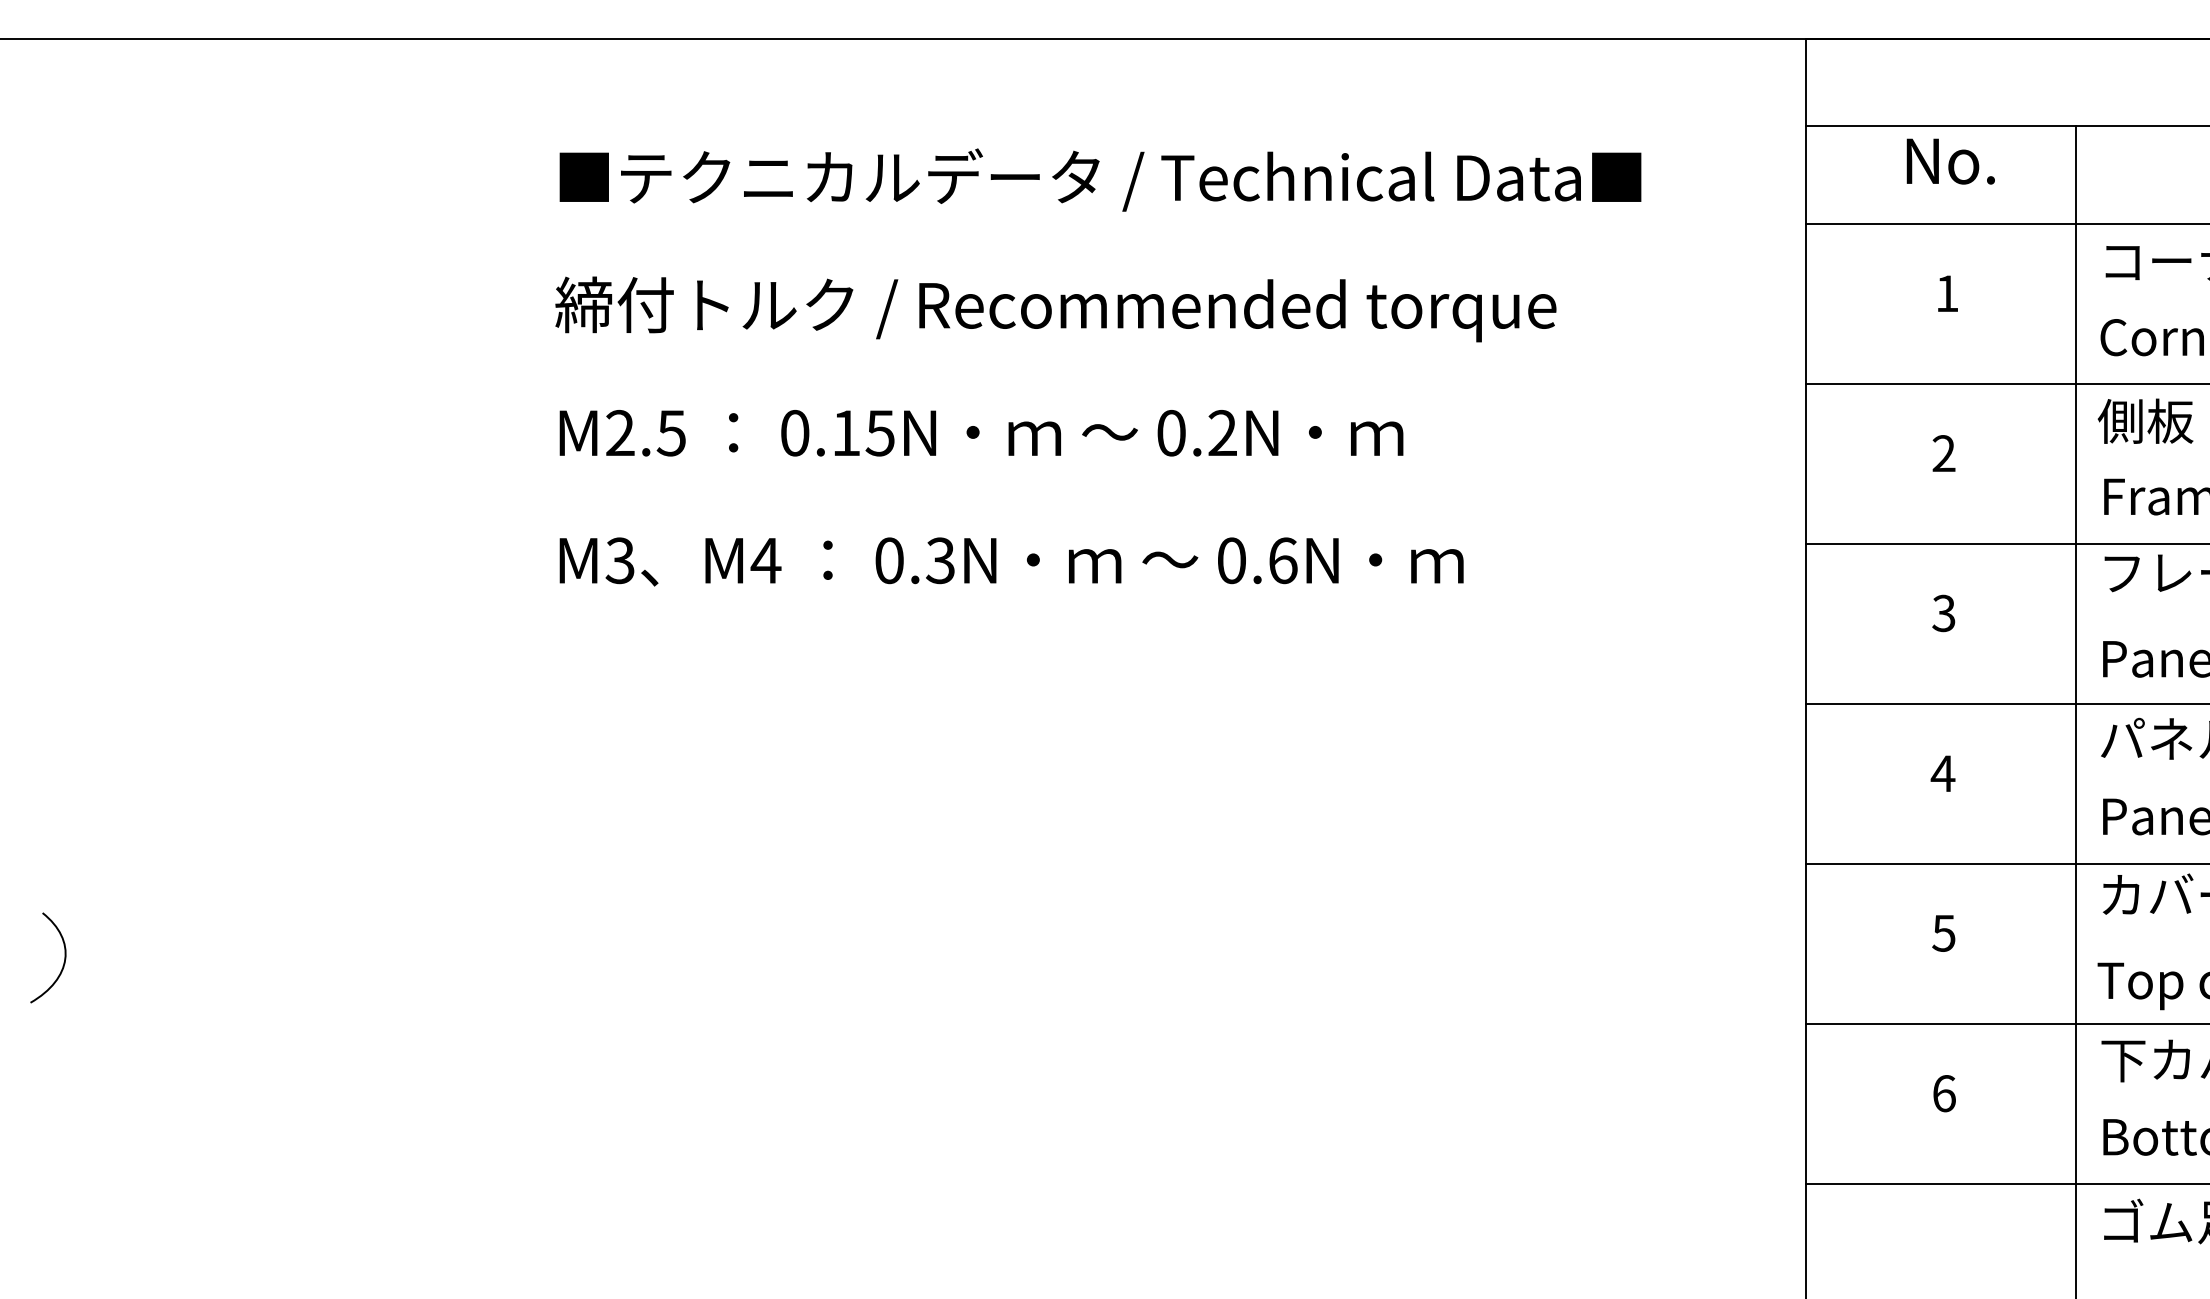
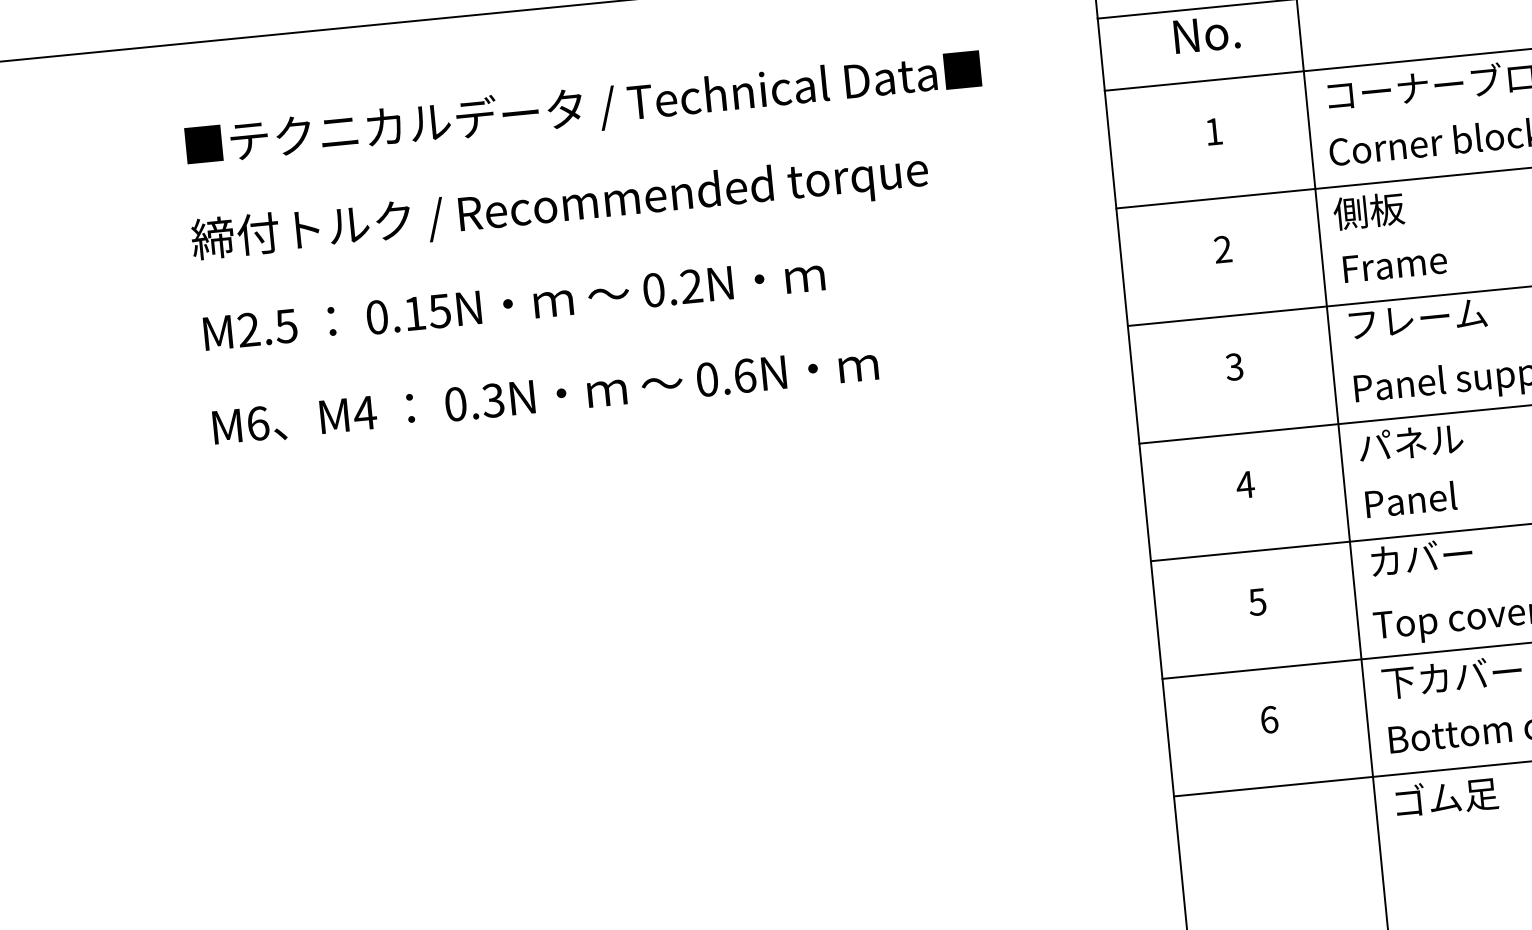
text: (619, 560) -> (257, 423), M3 -> M6

